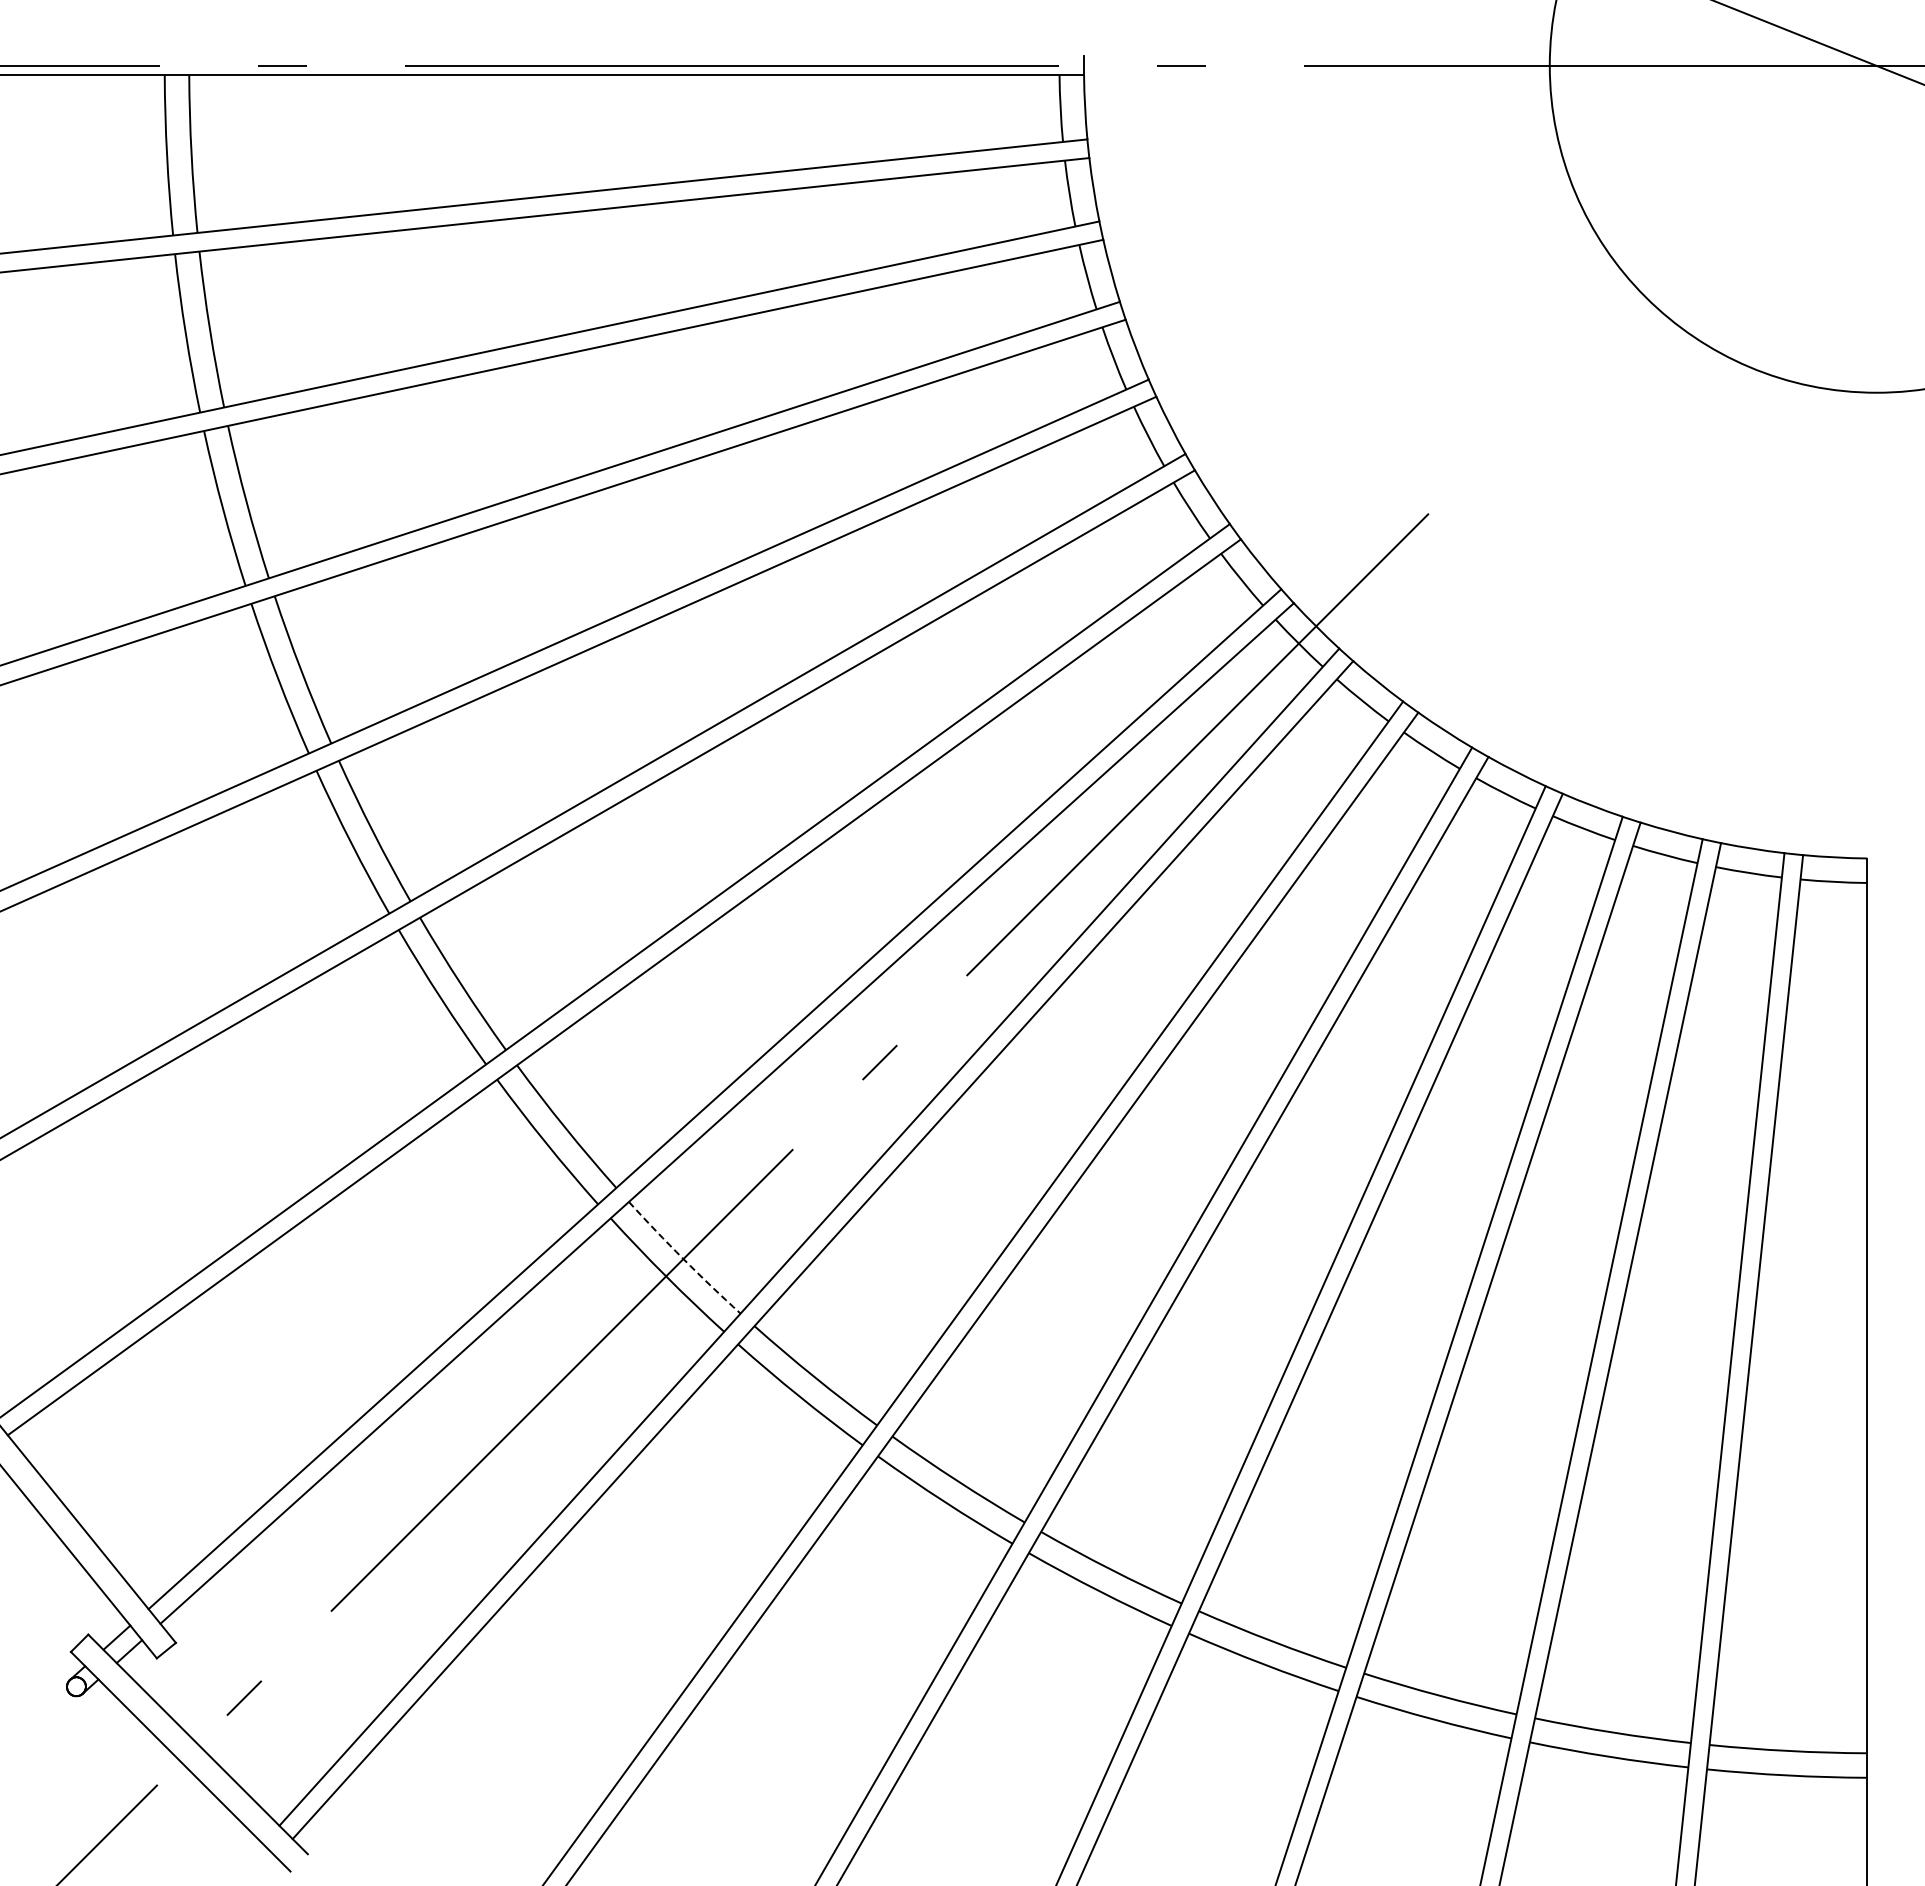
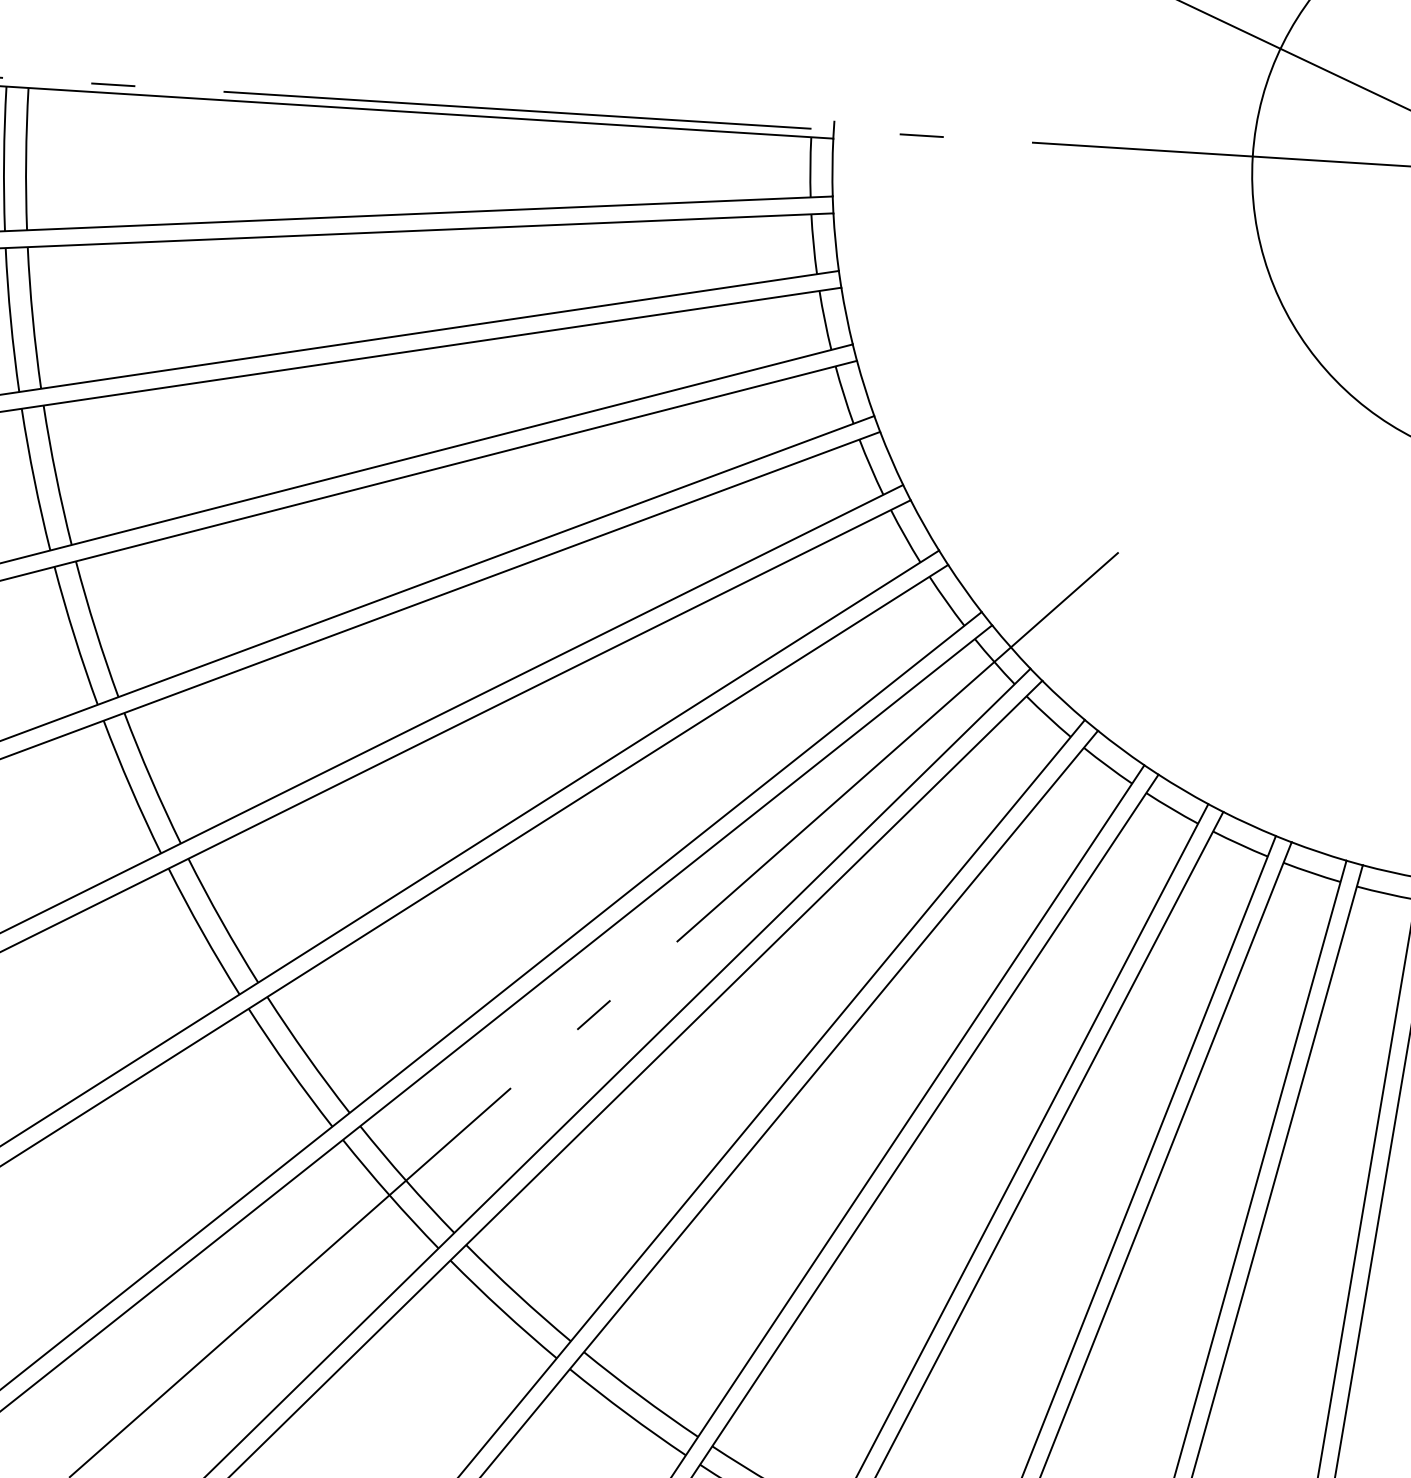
arc: (683, 1259) -> (406, 1181), dashed -> solid

